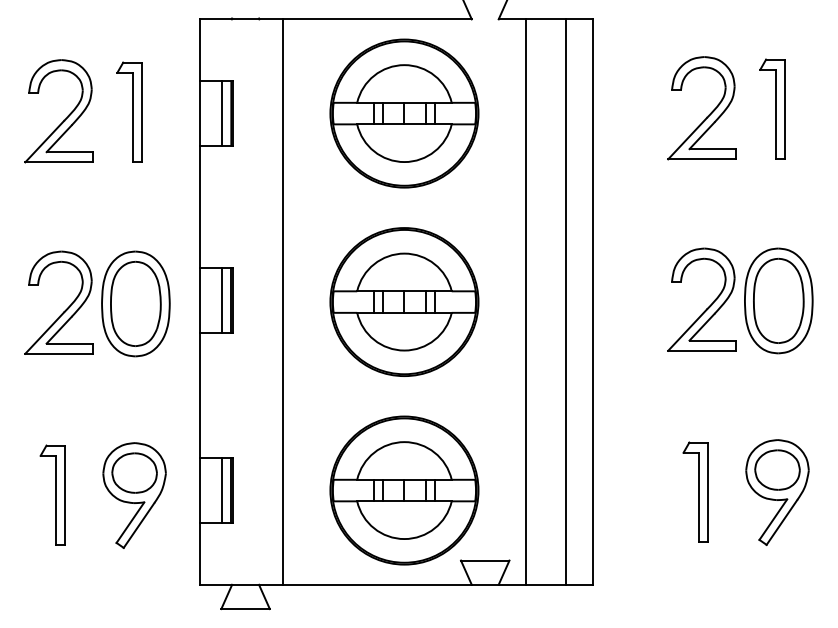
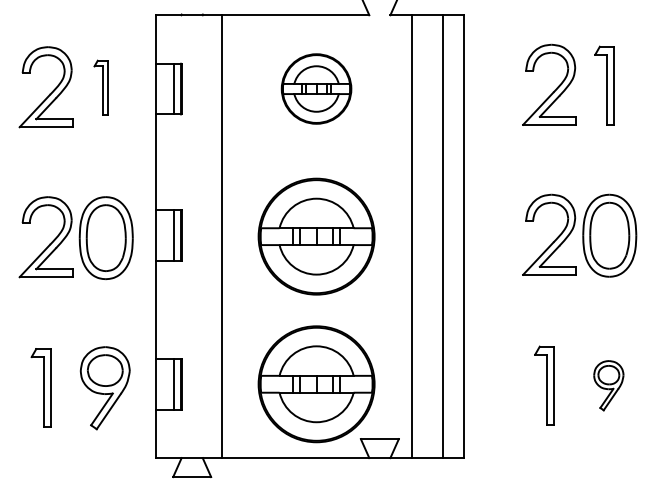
part: (128, 111) -> (100, 87), size x0.7
part: (404, 112) -> (316, 88), size x0.6
part: (777, 492) -> (608, 385), size x0.6

